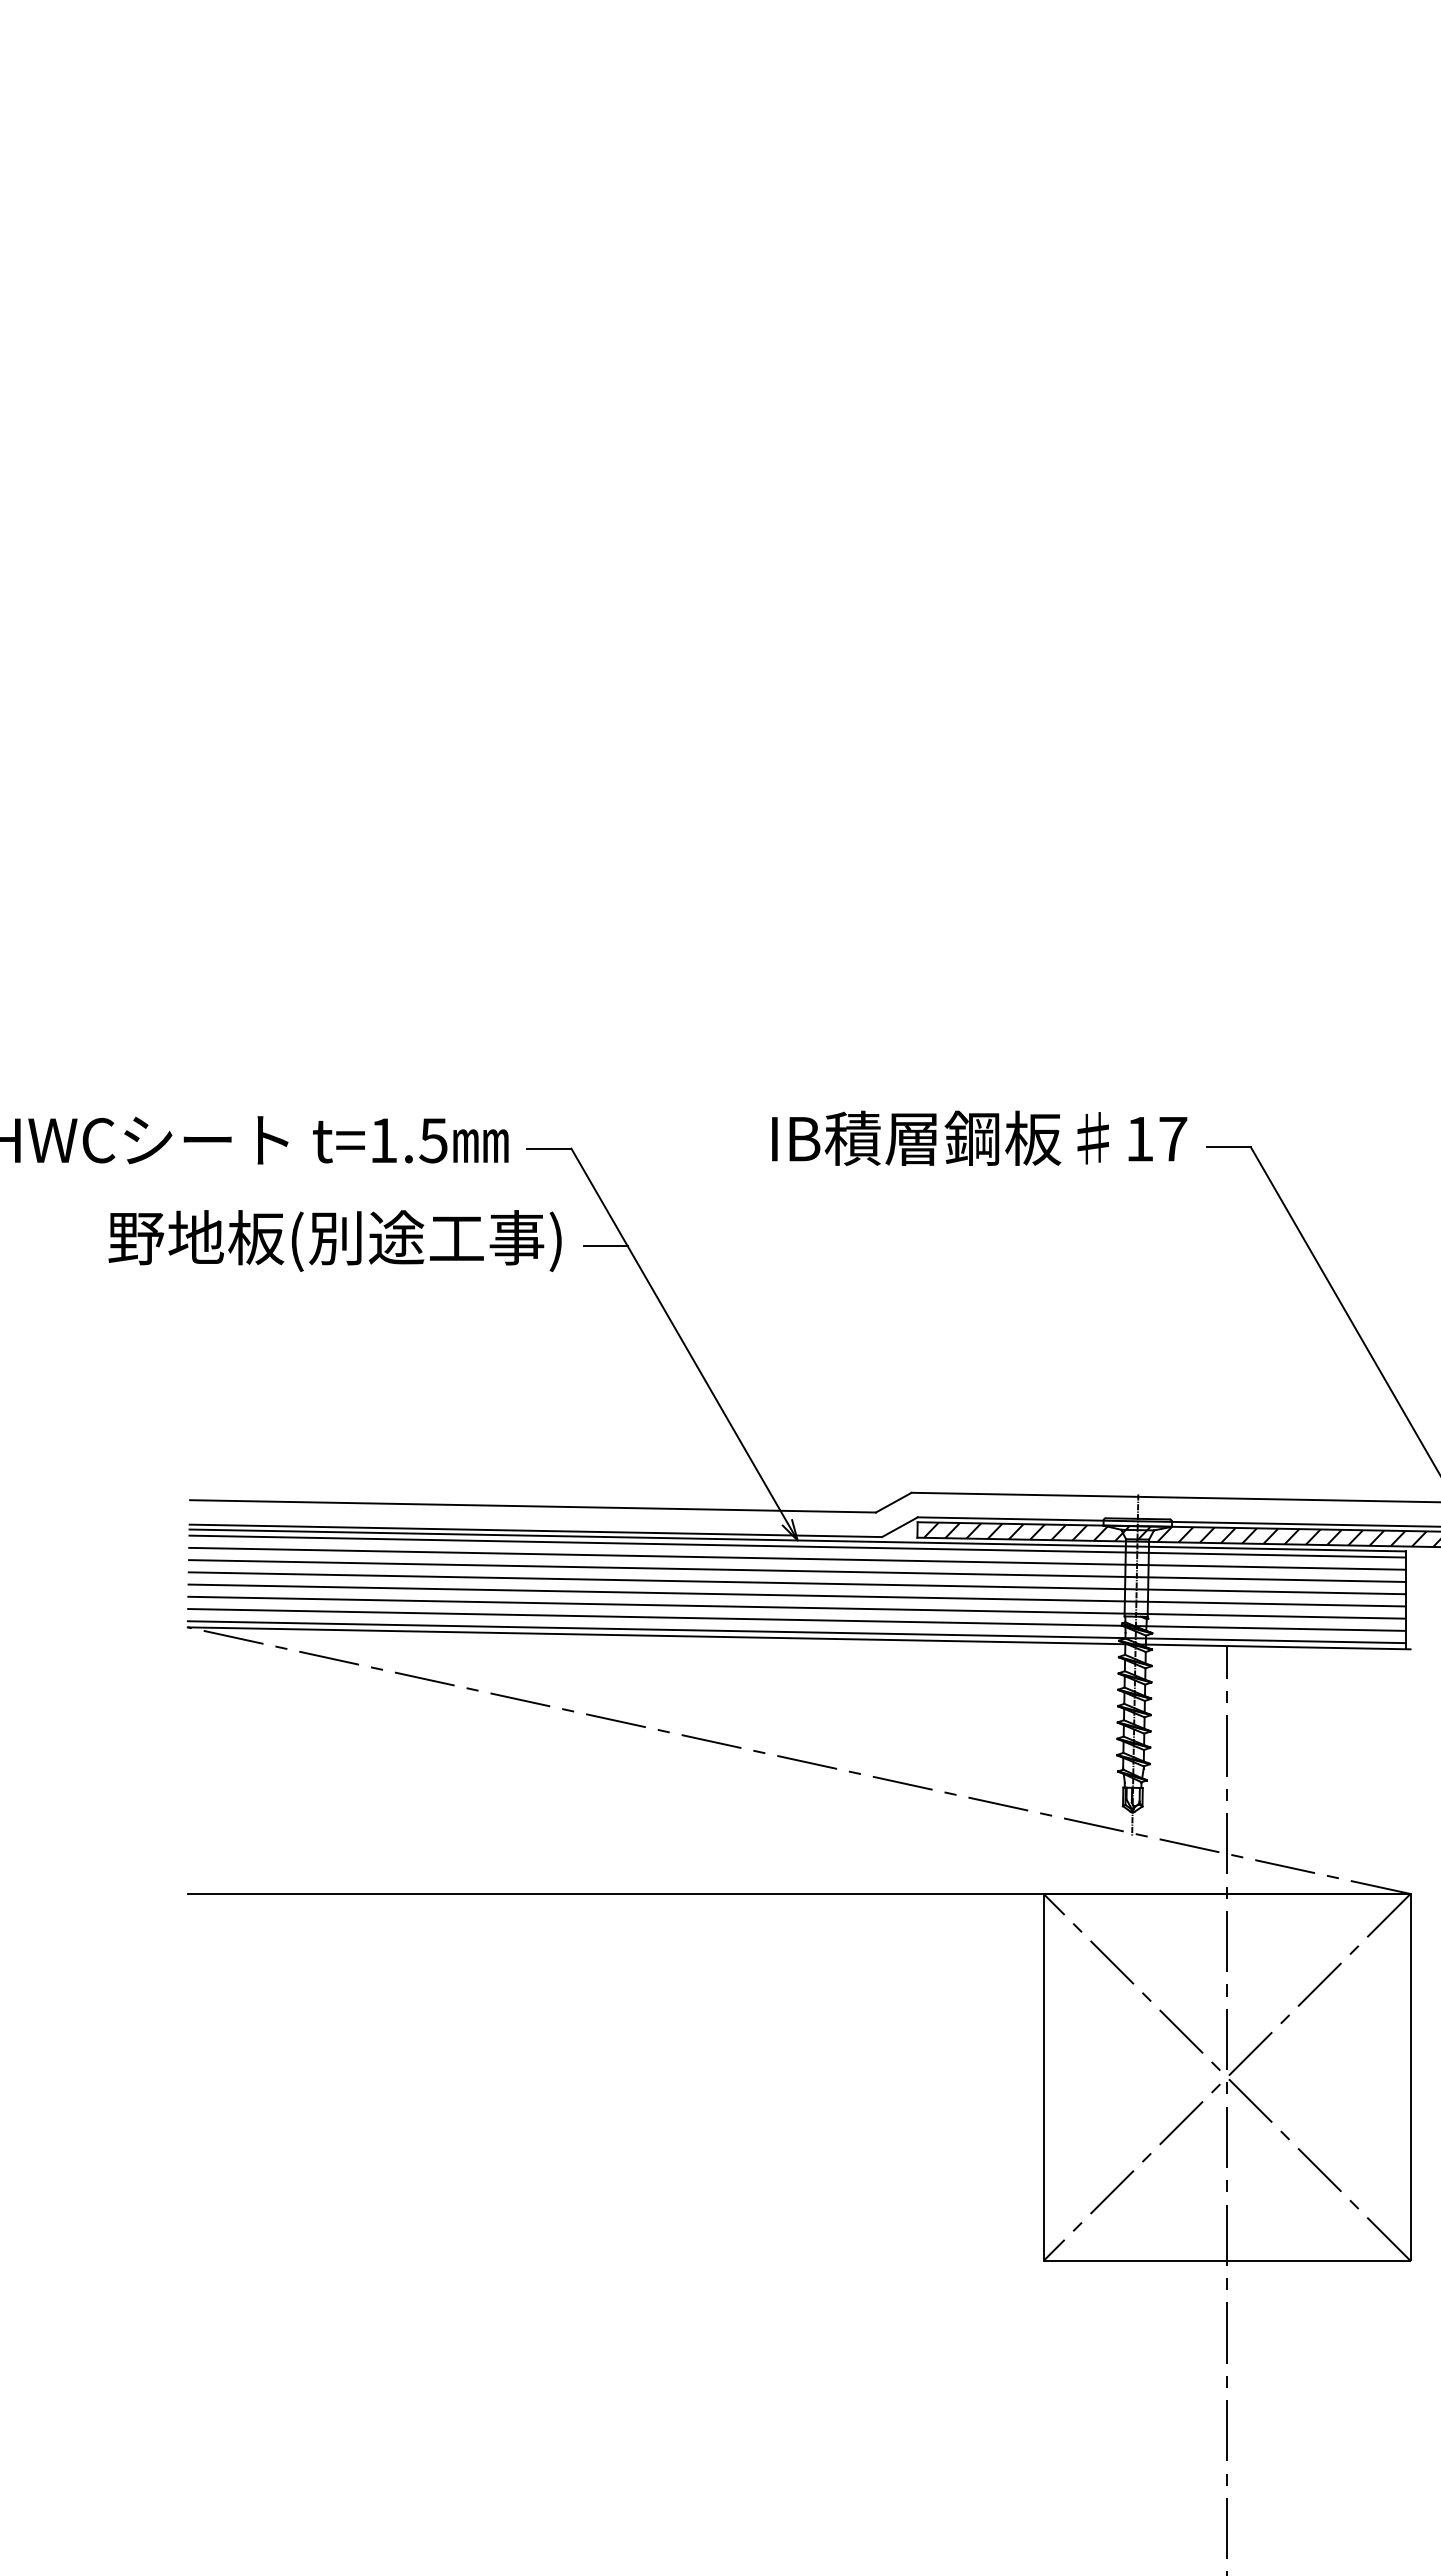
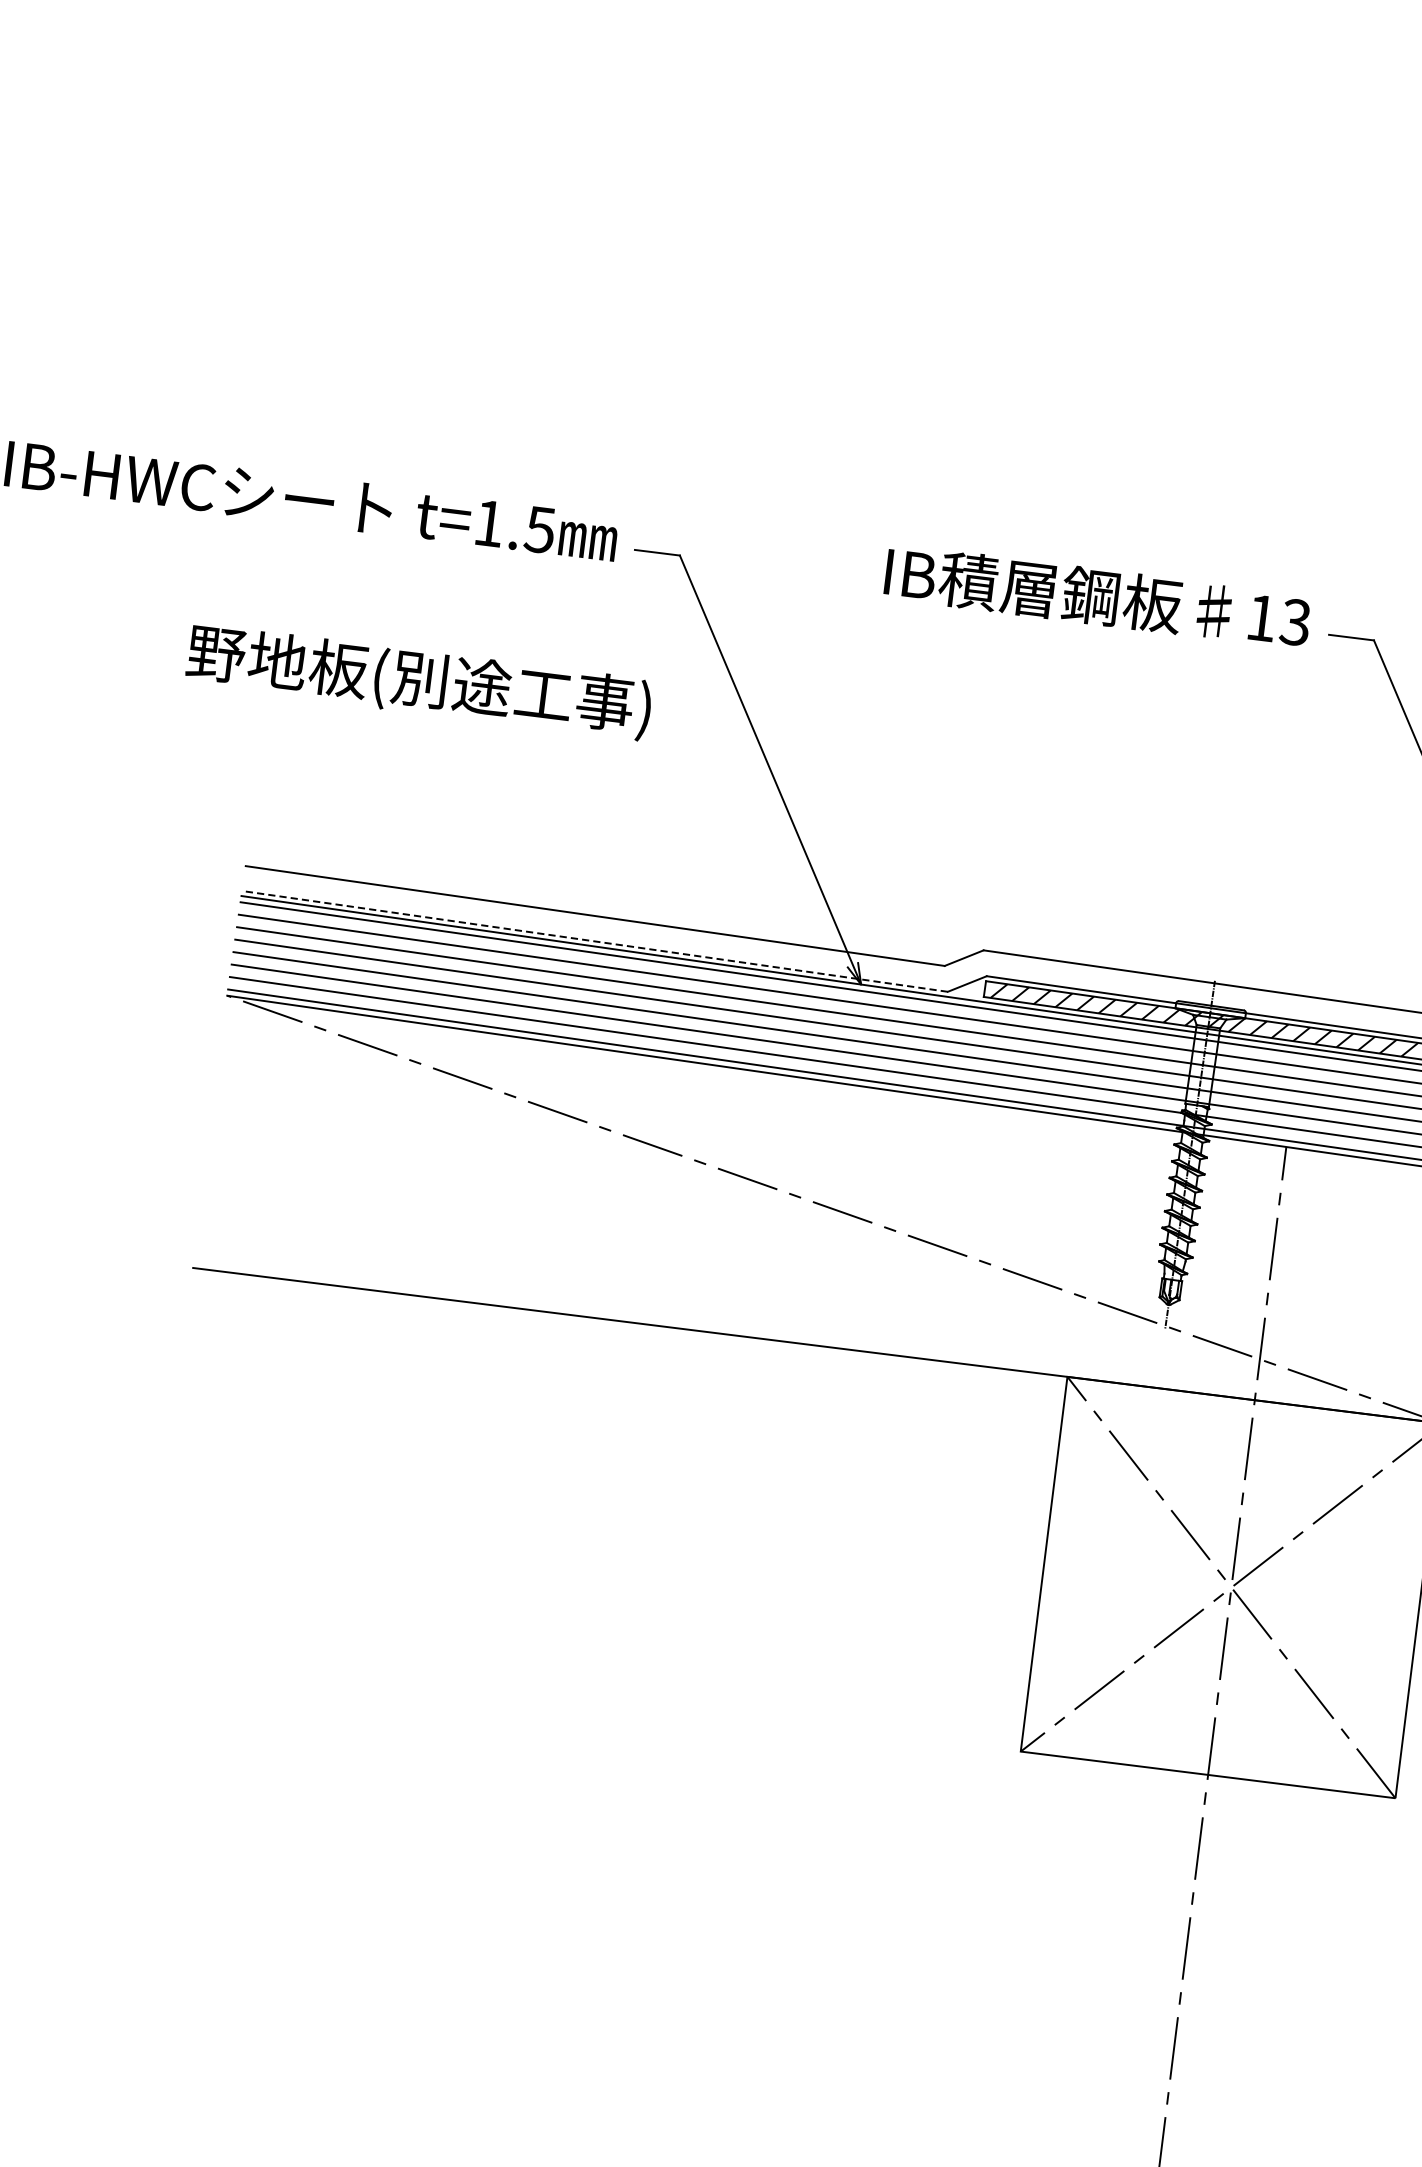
text: (1172, 1138) -> (1295, 621), 17 -> 13
text: (334, 1241) -> (418, 682), moved
line: (605, 1246) -> (702, 659), removed
line: (535, 1530) -> (594, 941), solid -> dashed

